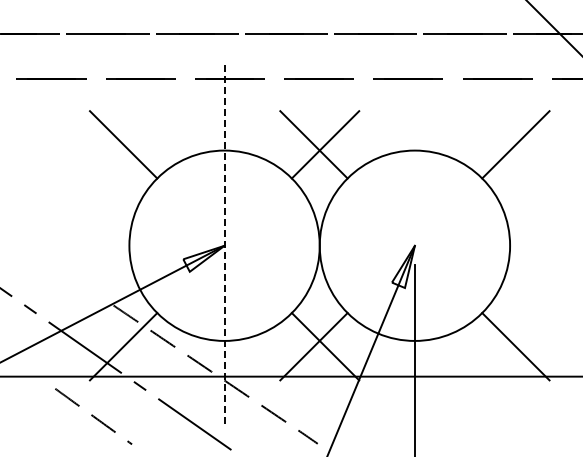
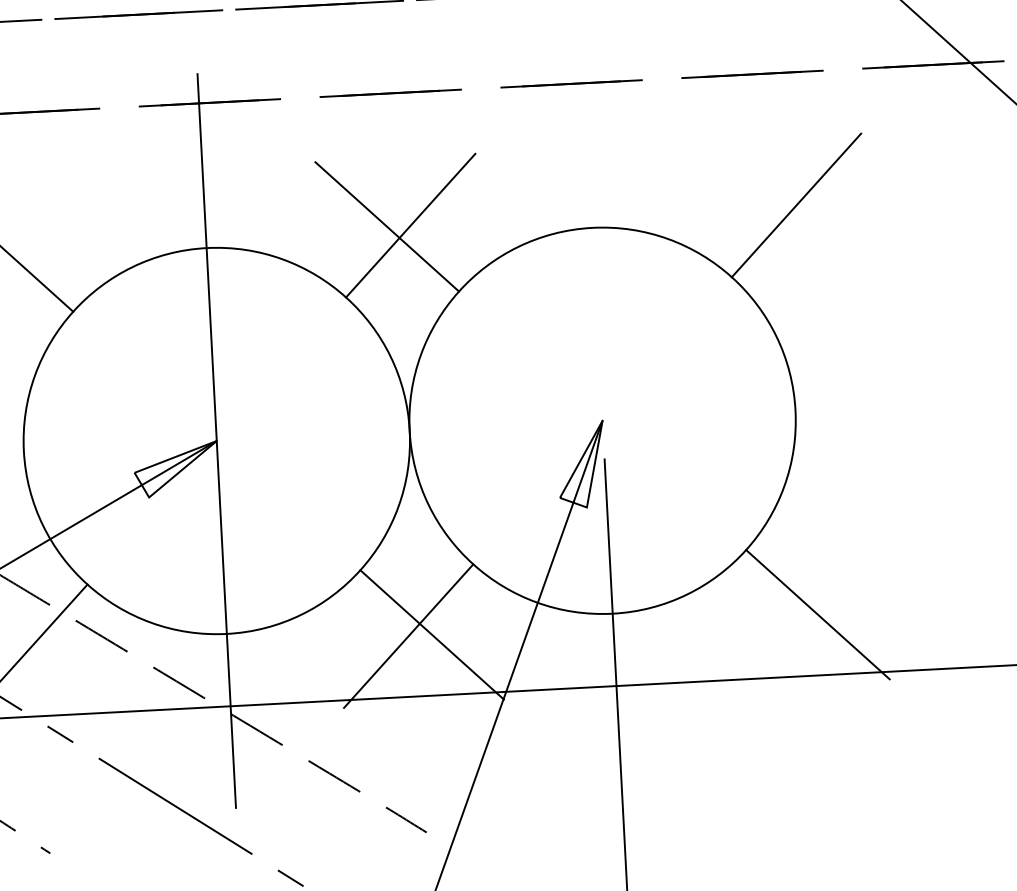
line: (224, 246) -> (216, 442), dashed -> solid

